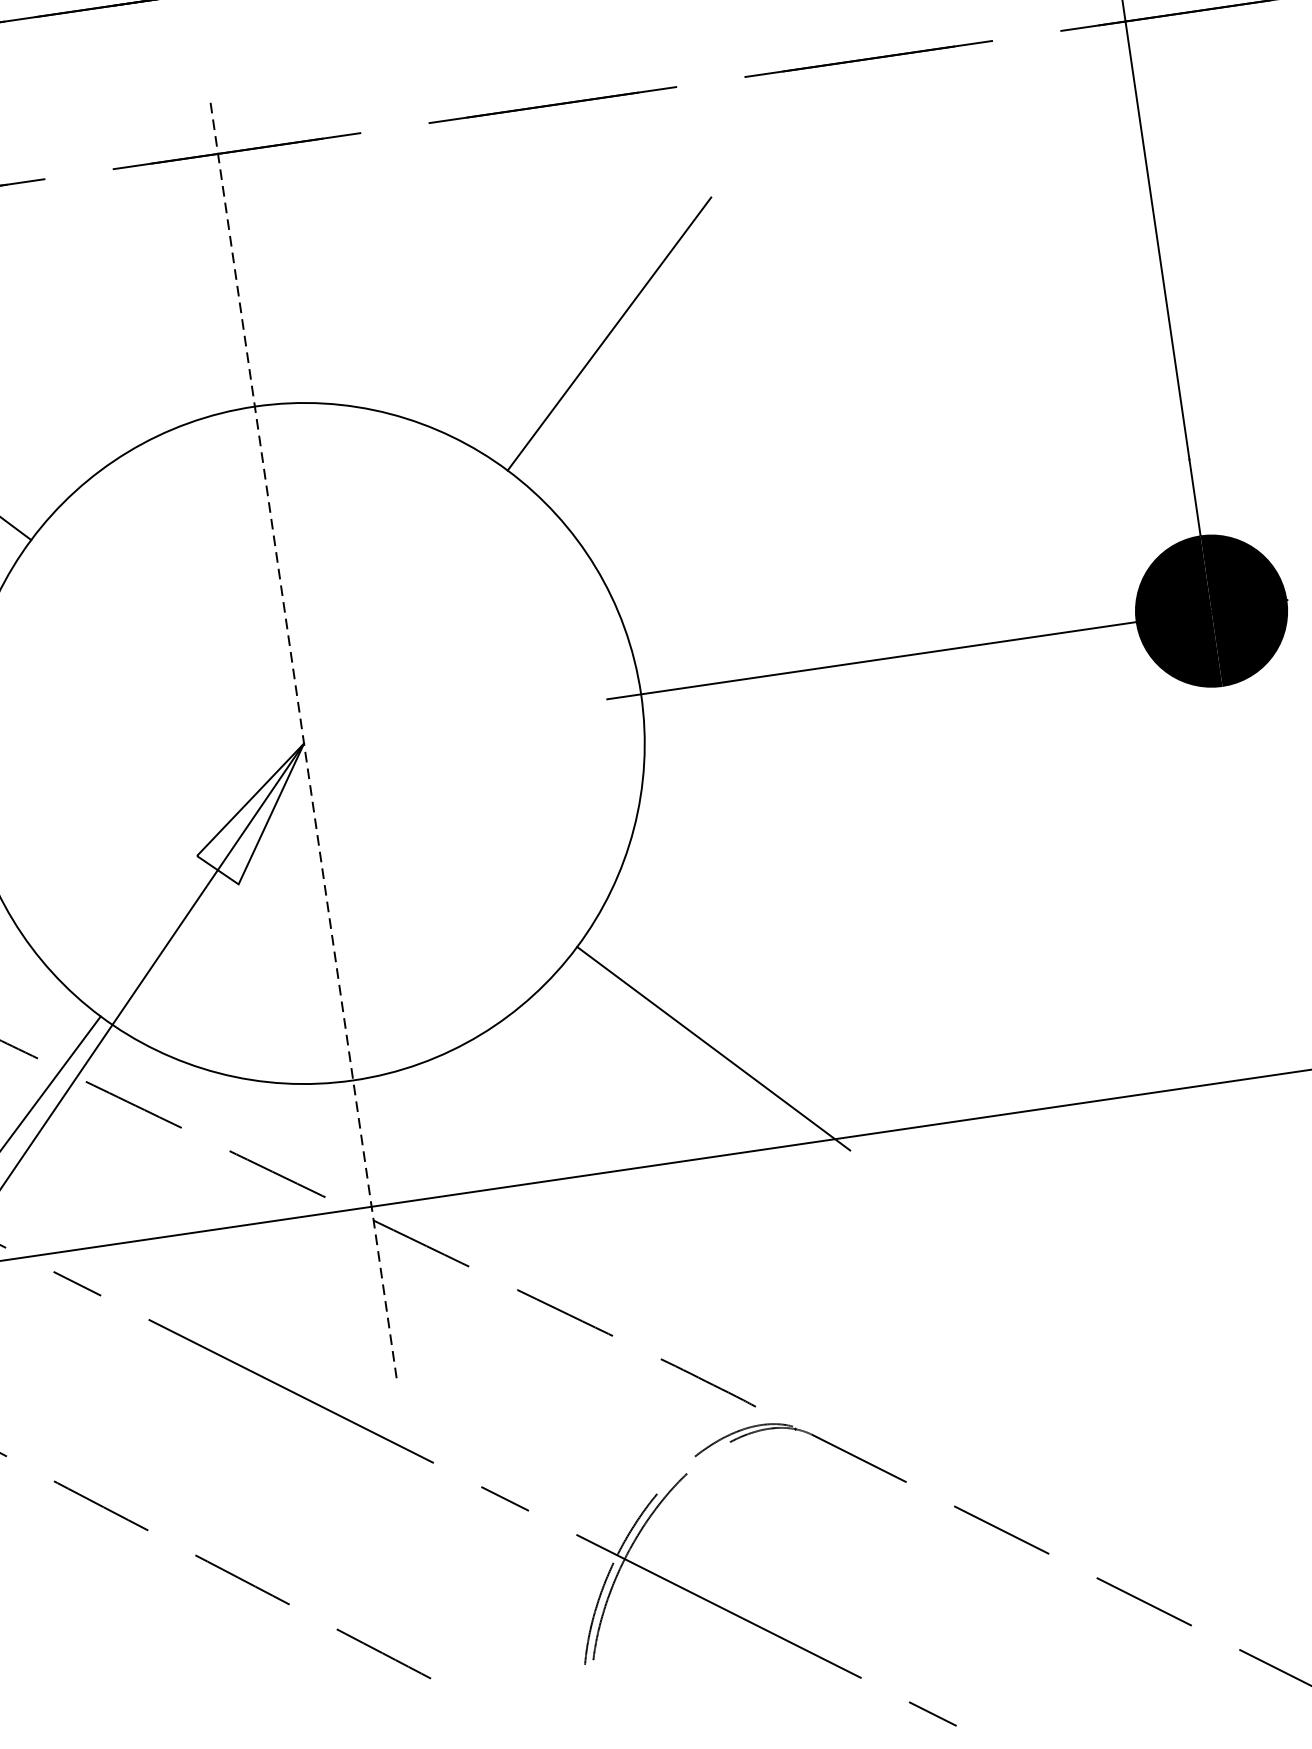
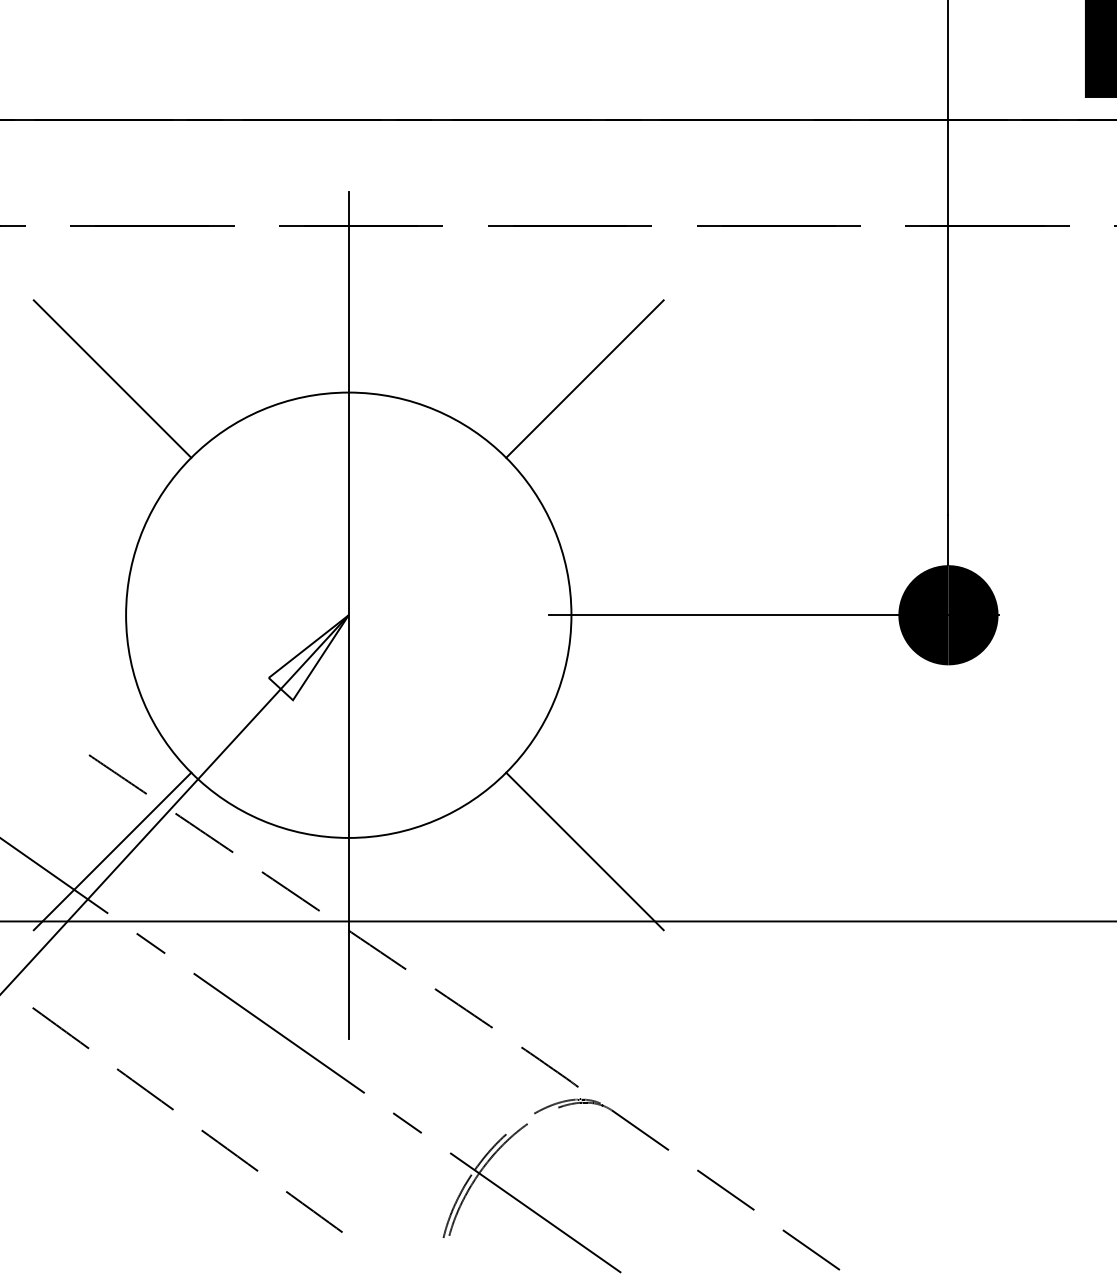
line: (303, 743) -> (348, 615), dashed -> solid

